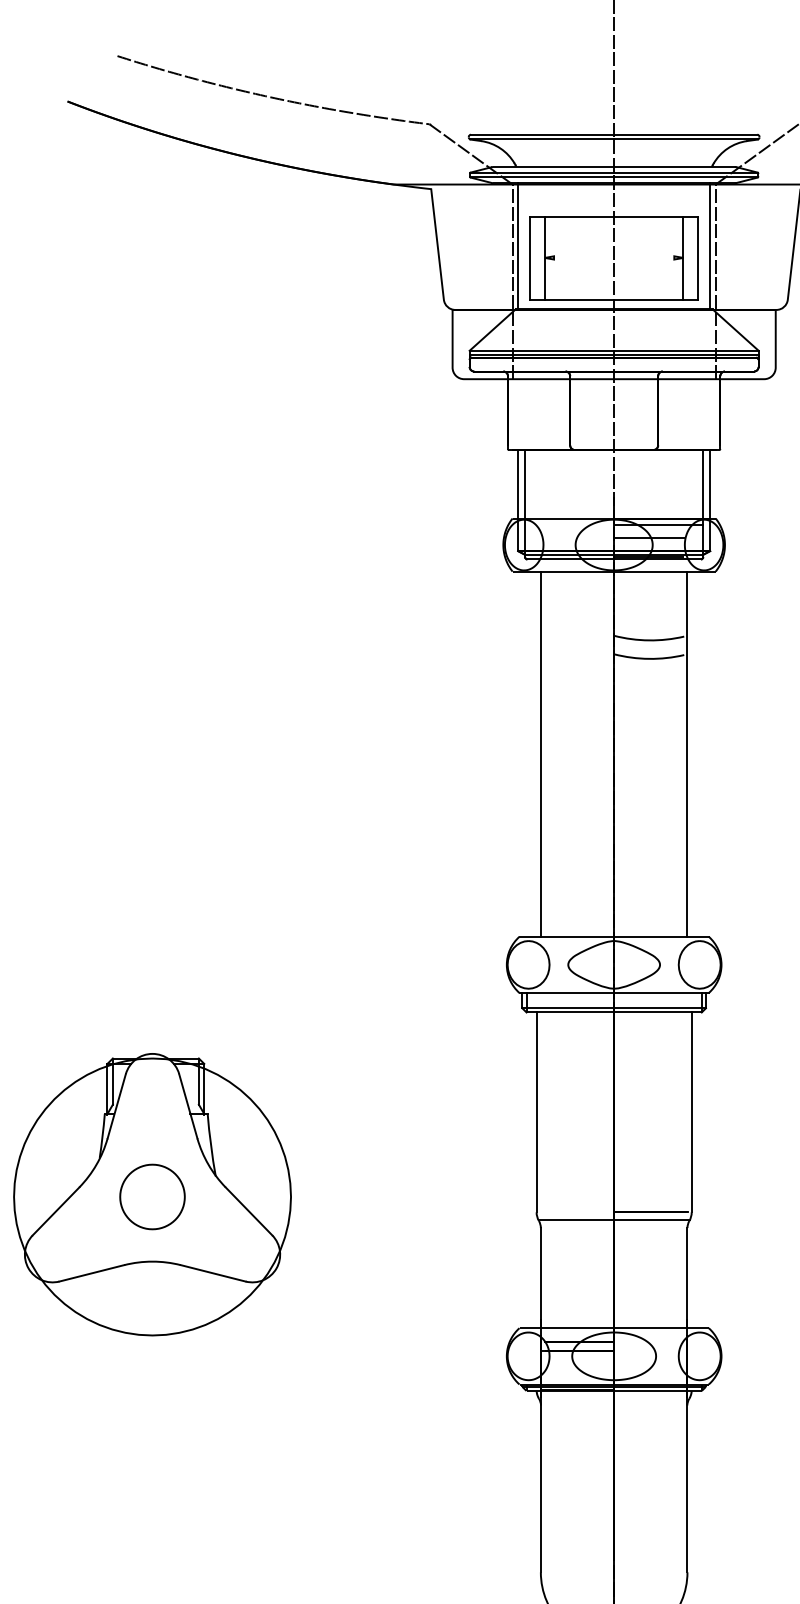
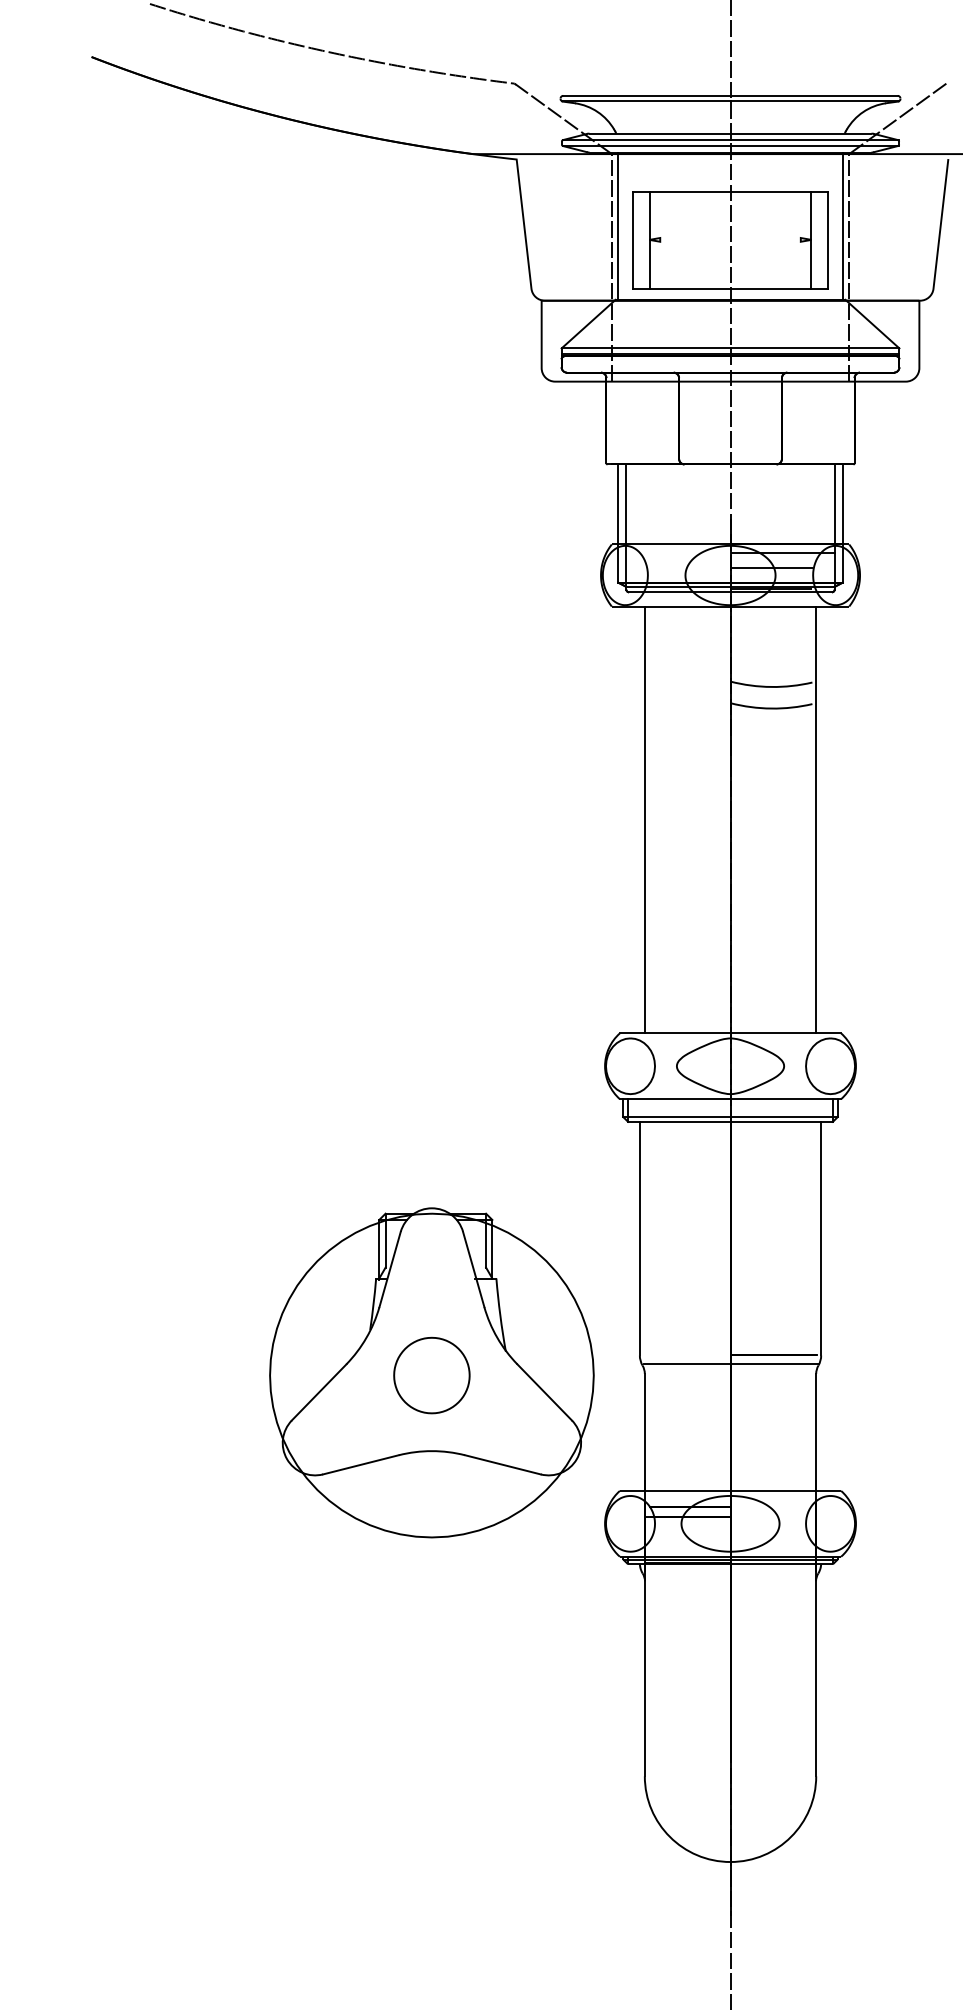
part: (152, 1194) -> (431, 1372), moved

